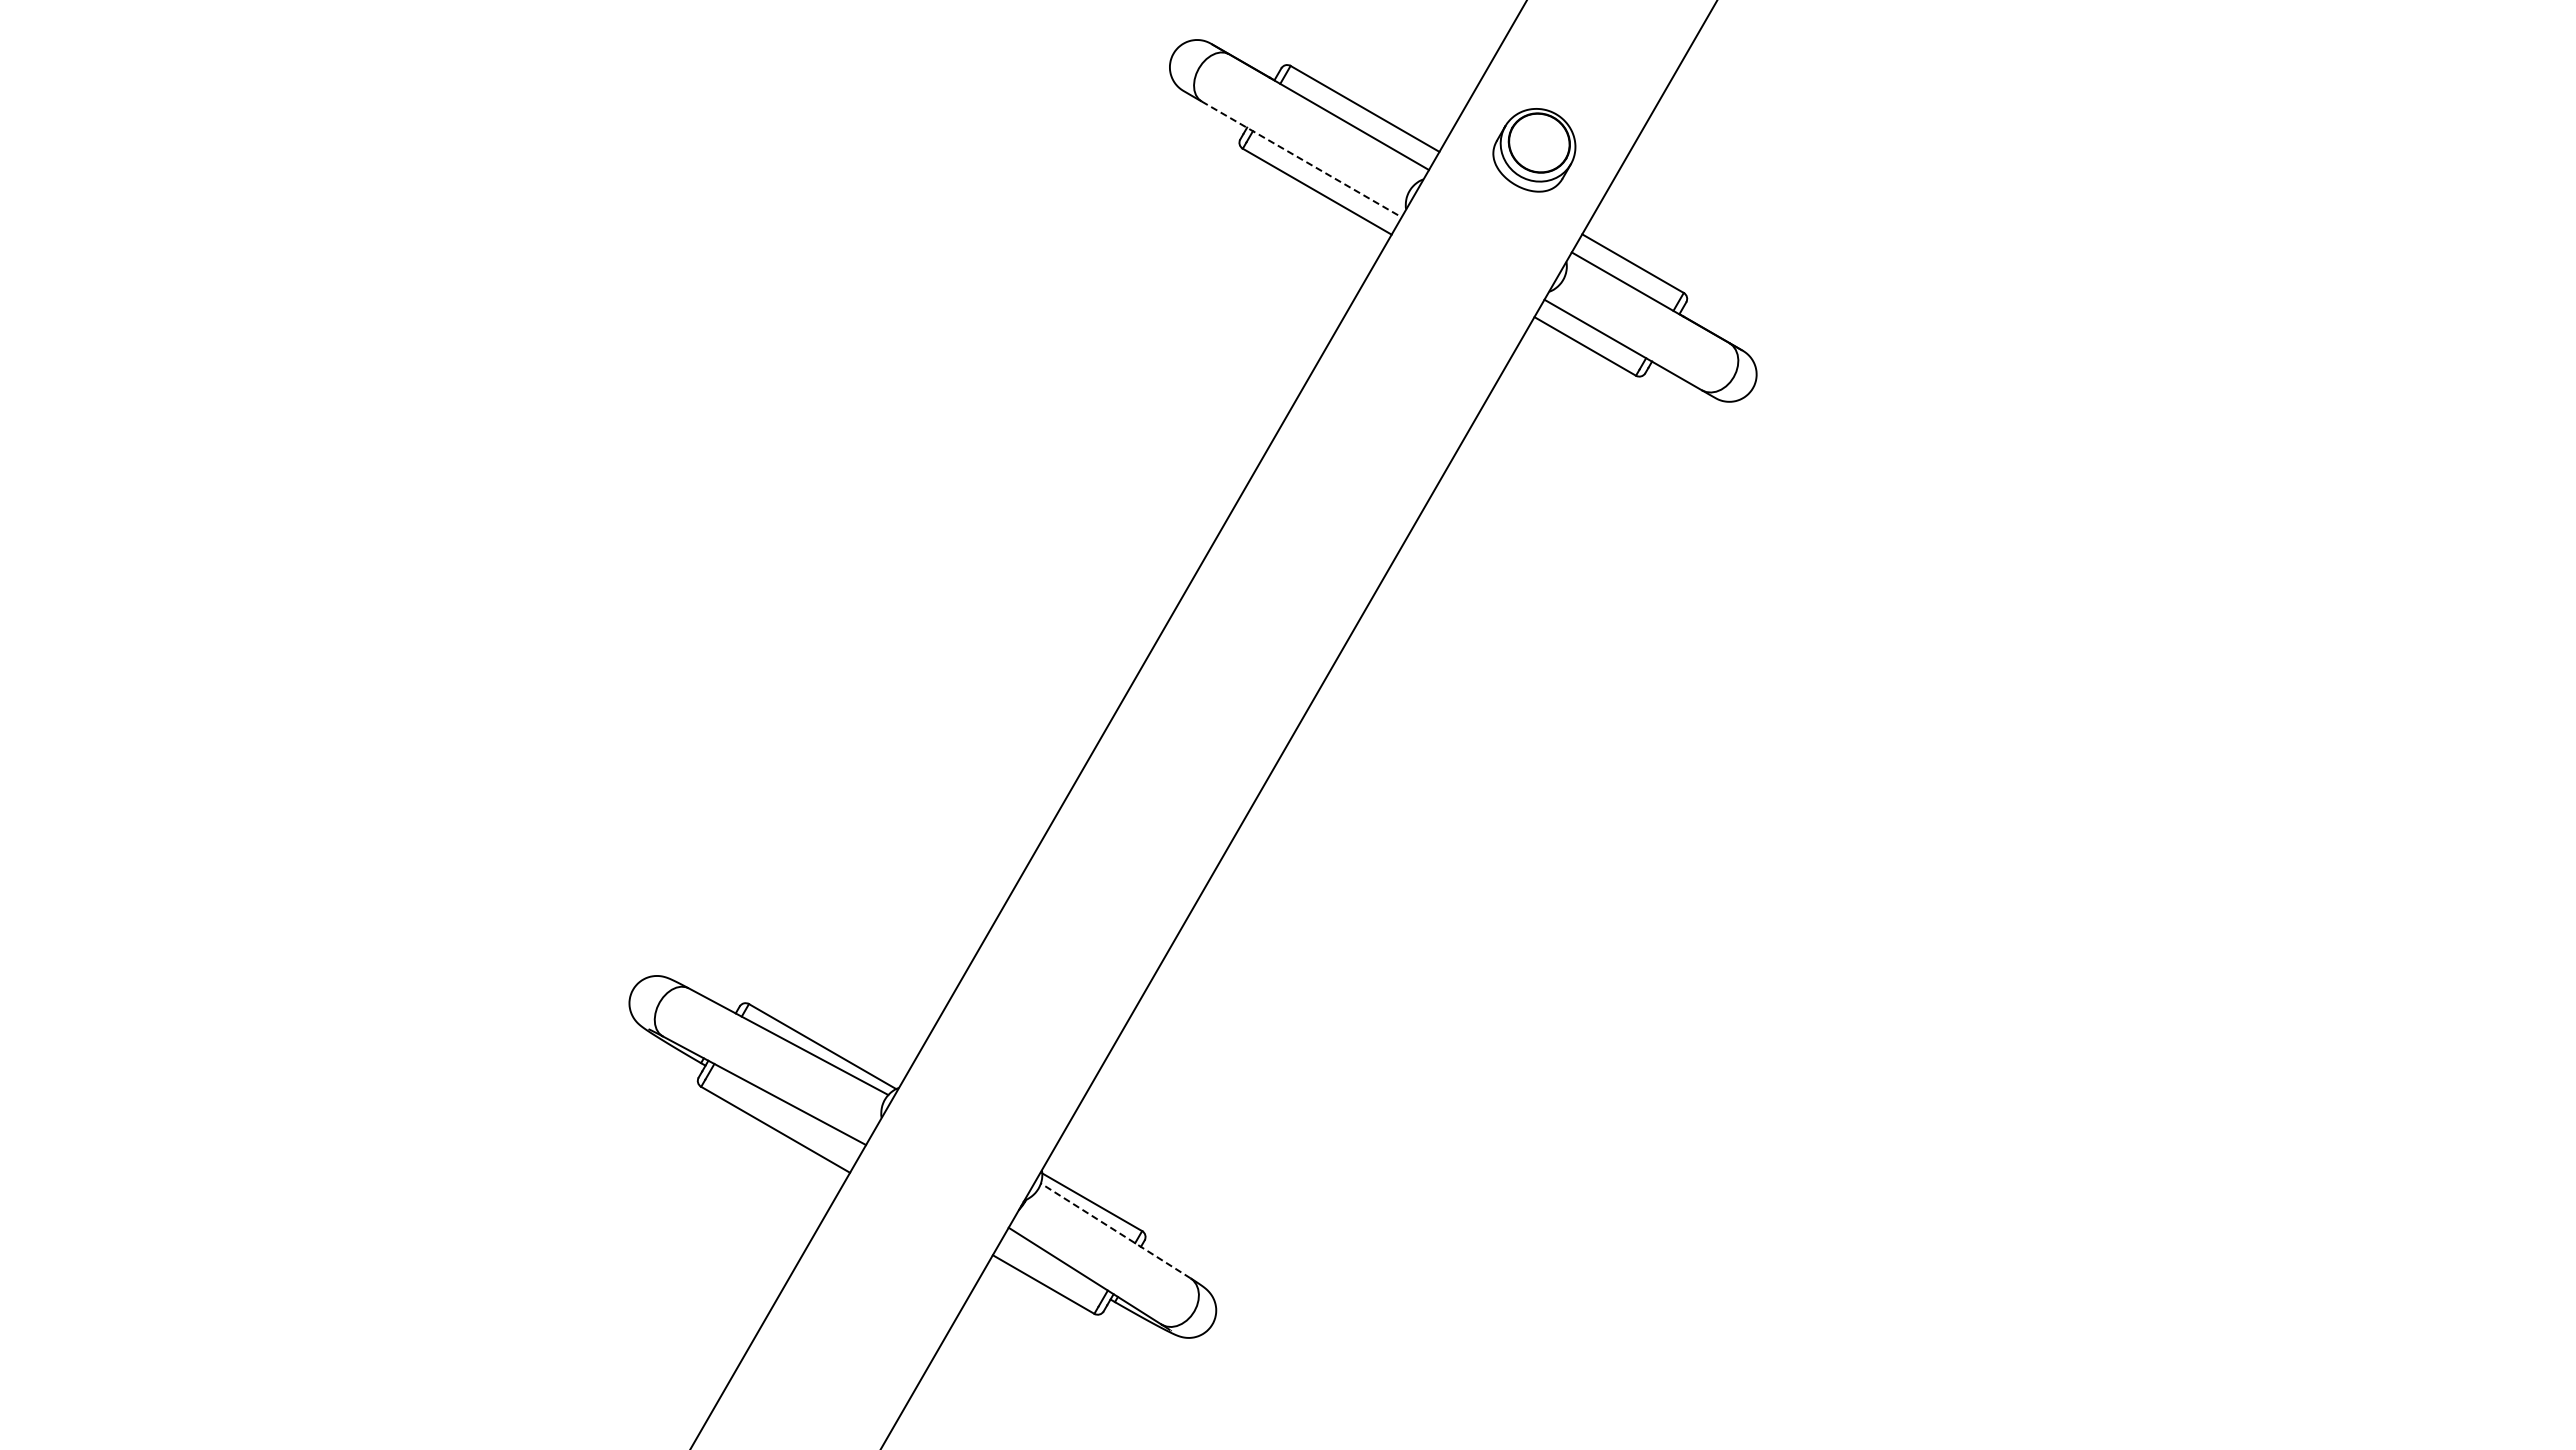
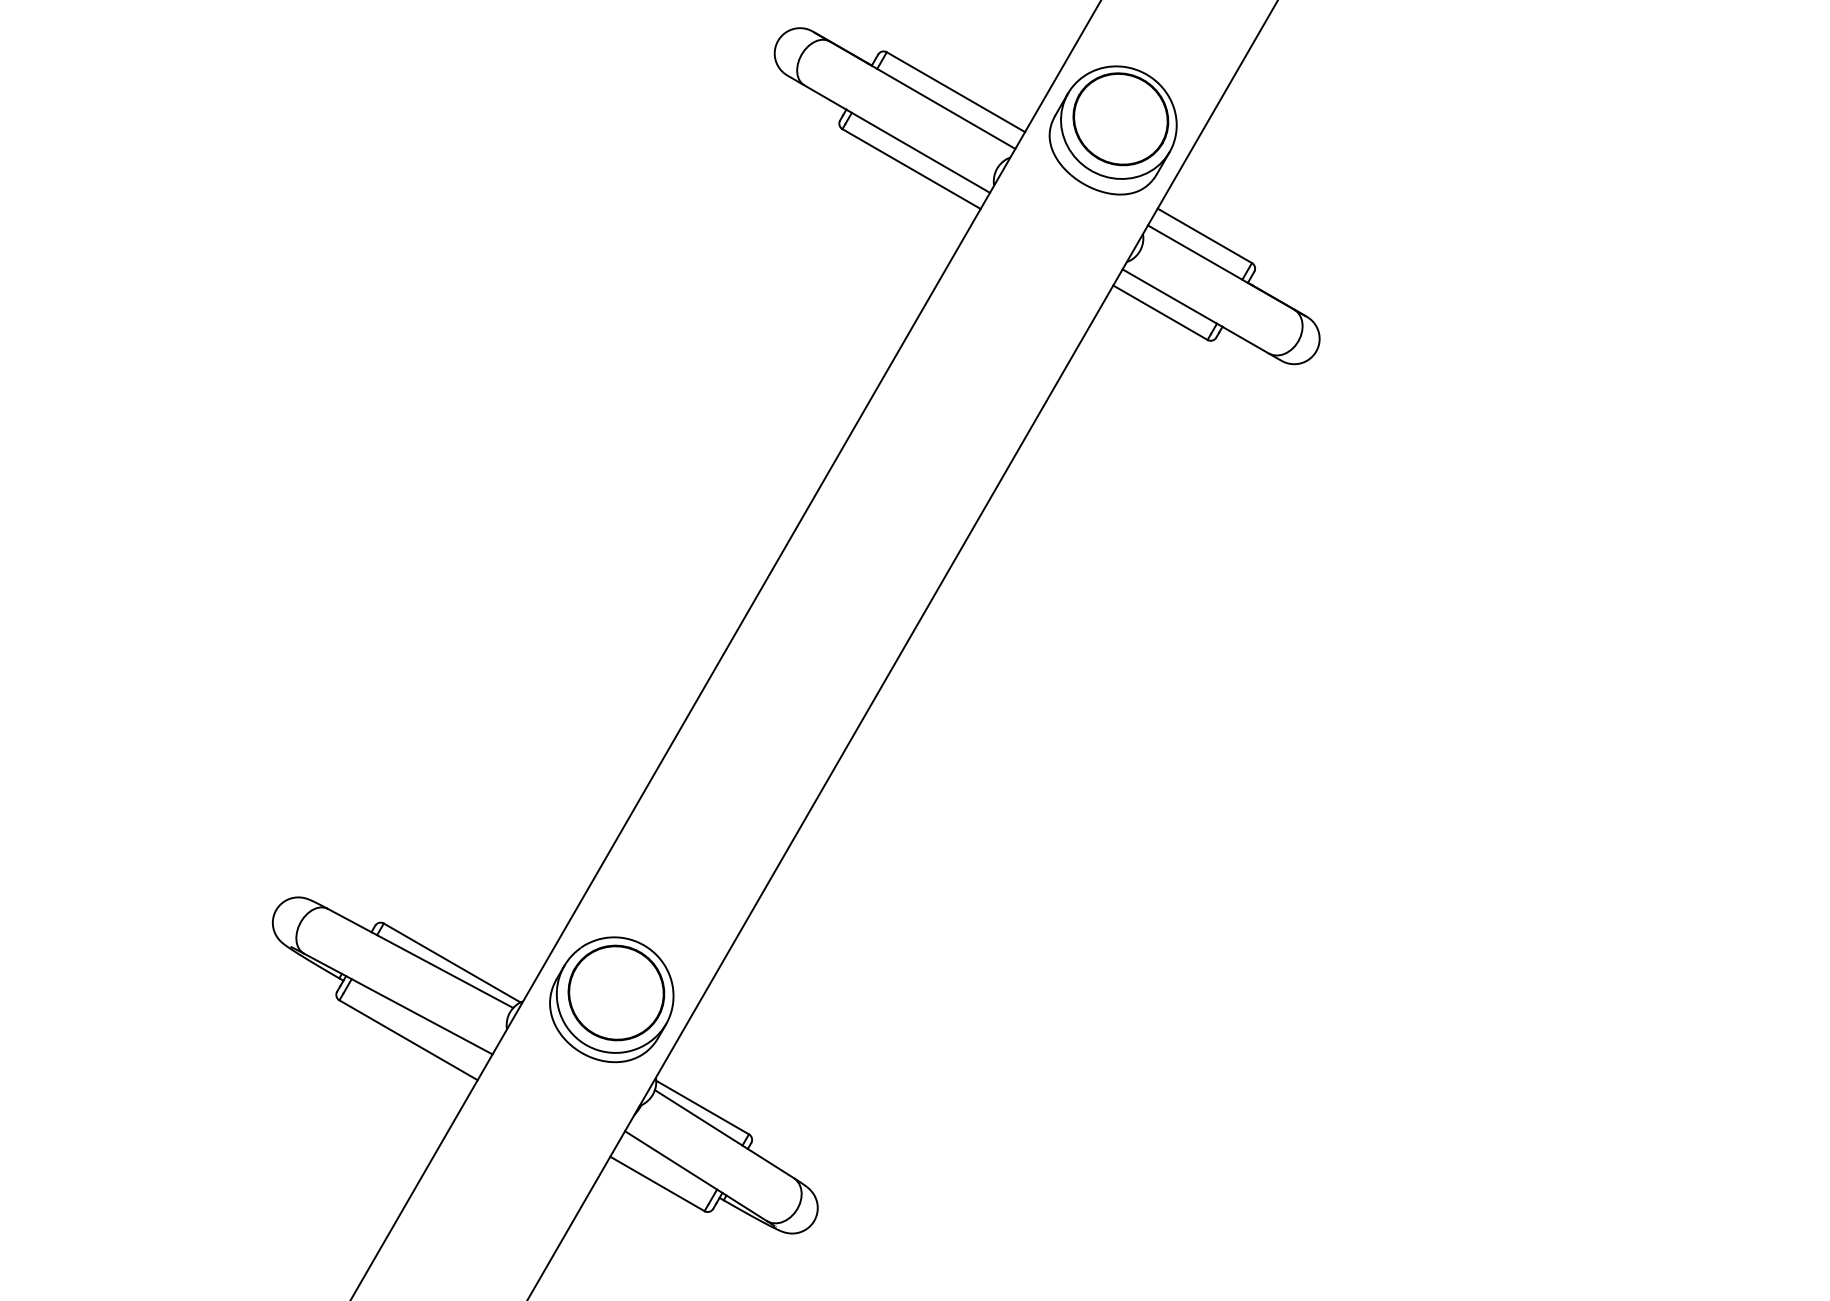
part: (1534, 150) -> (1113, 130), size x1.67
line: (1301, 159) -> (896, 139), dashed -> solid
part: (994, 1086) -> (611, 1000), added
line: (1115, 1230) -> (724, 1133), dashed -> solid

